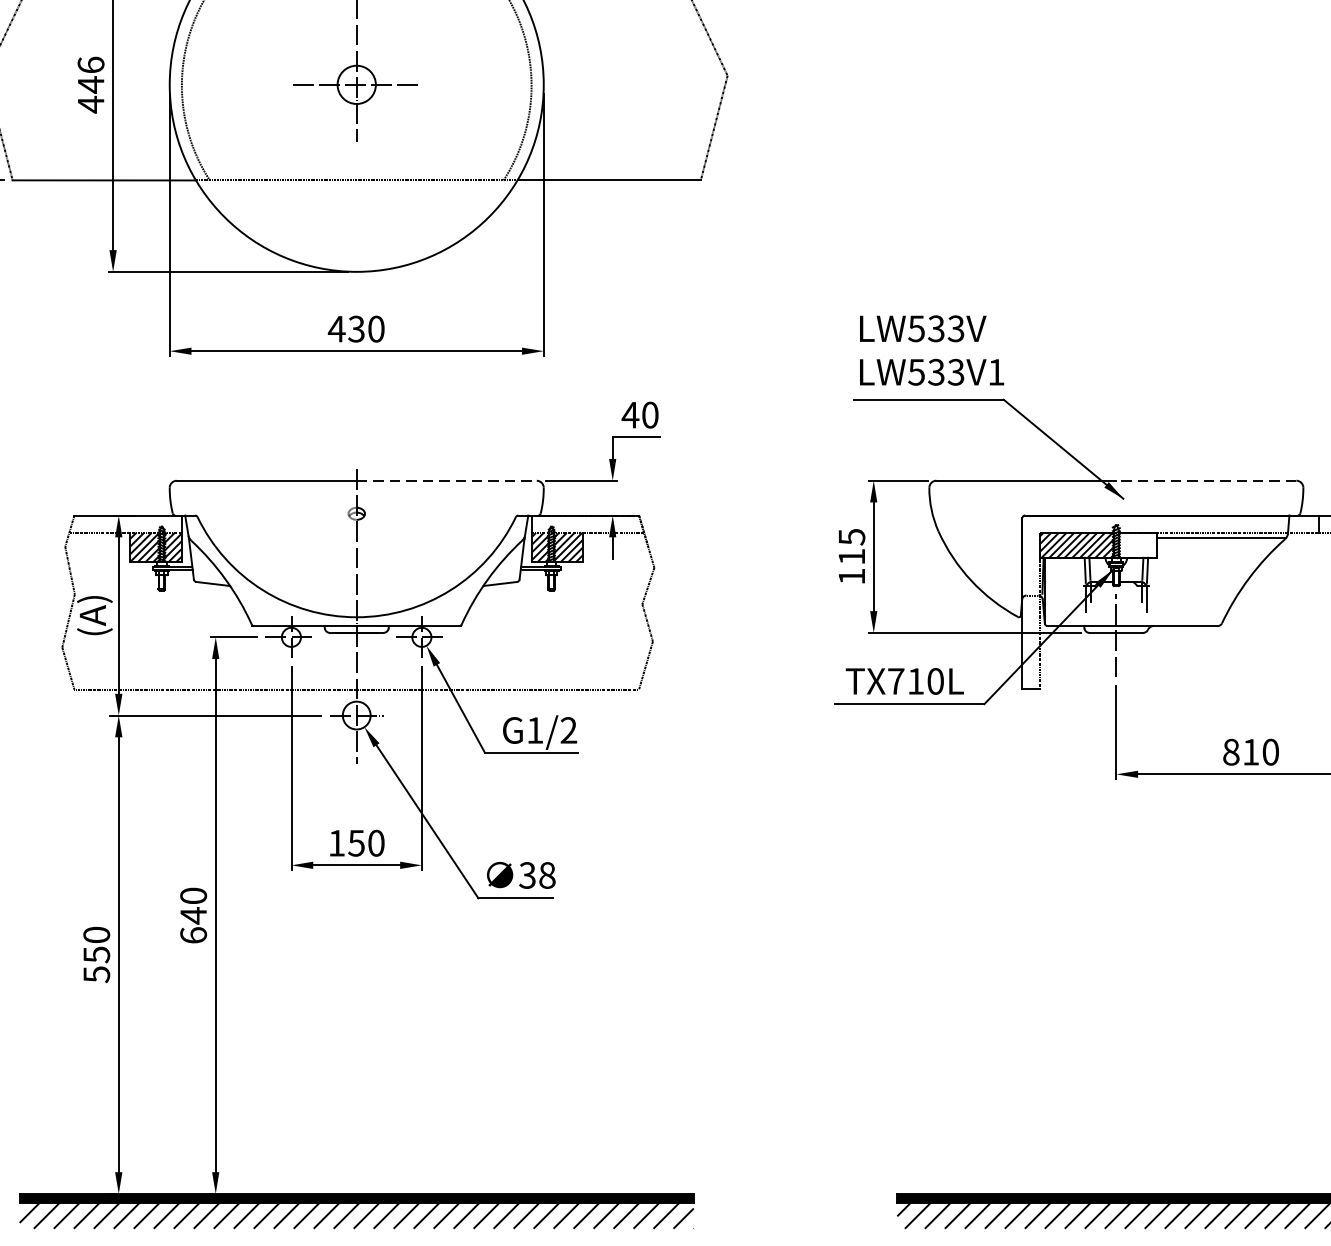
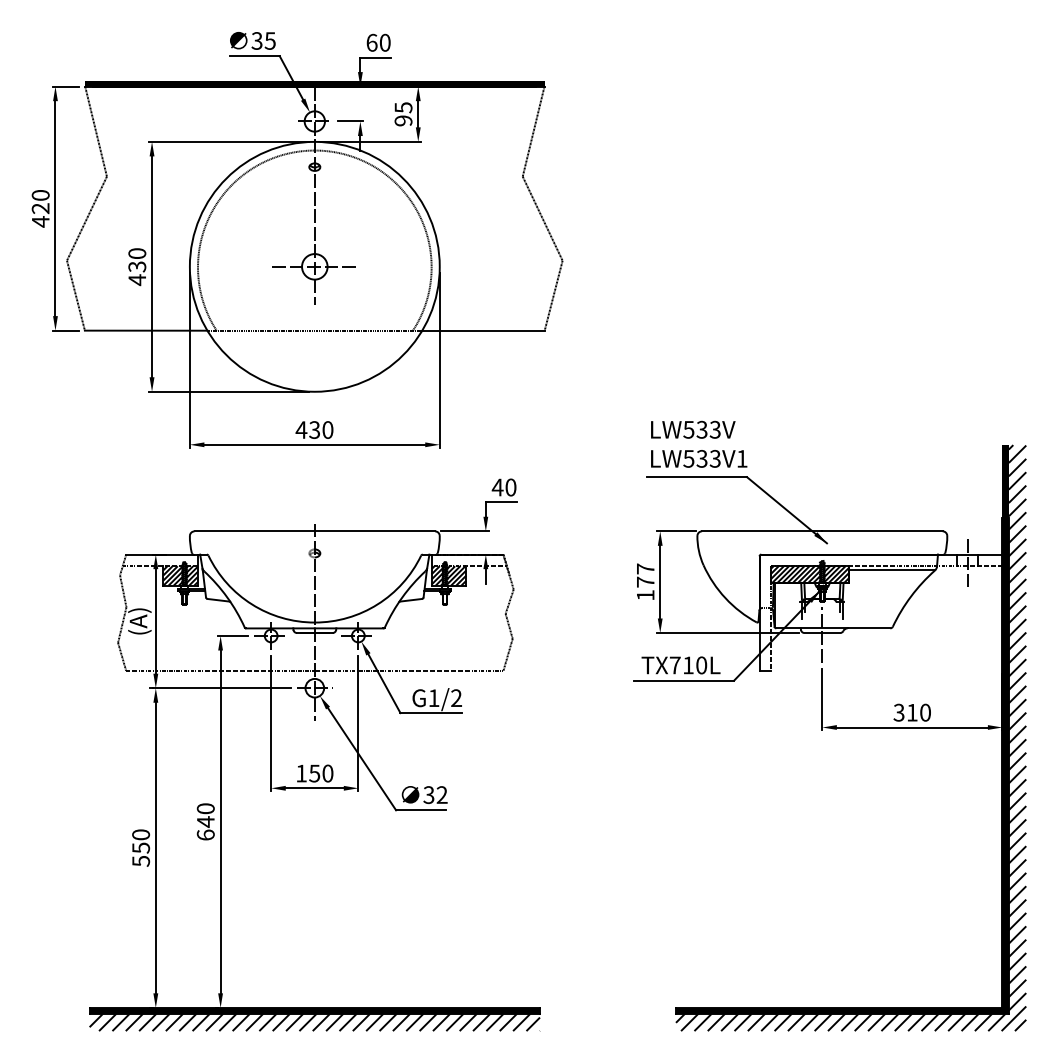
text: (91, 75) -> (137, 260), 446 -> 430
line: (447, 480) -> (375, 531), dashed -> solid
line: (1204, 480) -> (881, 531), dashed -> solid
hatch: (1137, 545) -> (836, 574), added
text: (851, 546) -> (645, 575), 115 -> 177
text: (1230, 751) -> (898, 712), 810 -> 310
text: (546, 876) -> (441, 795), 38 -> 32

